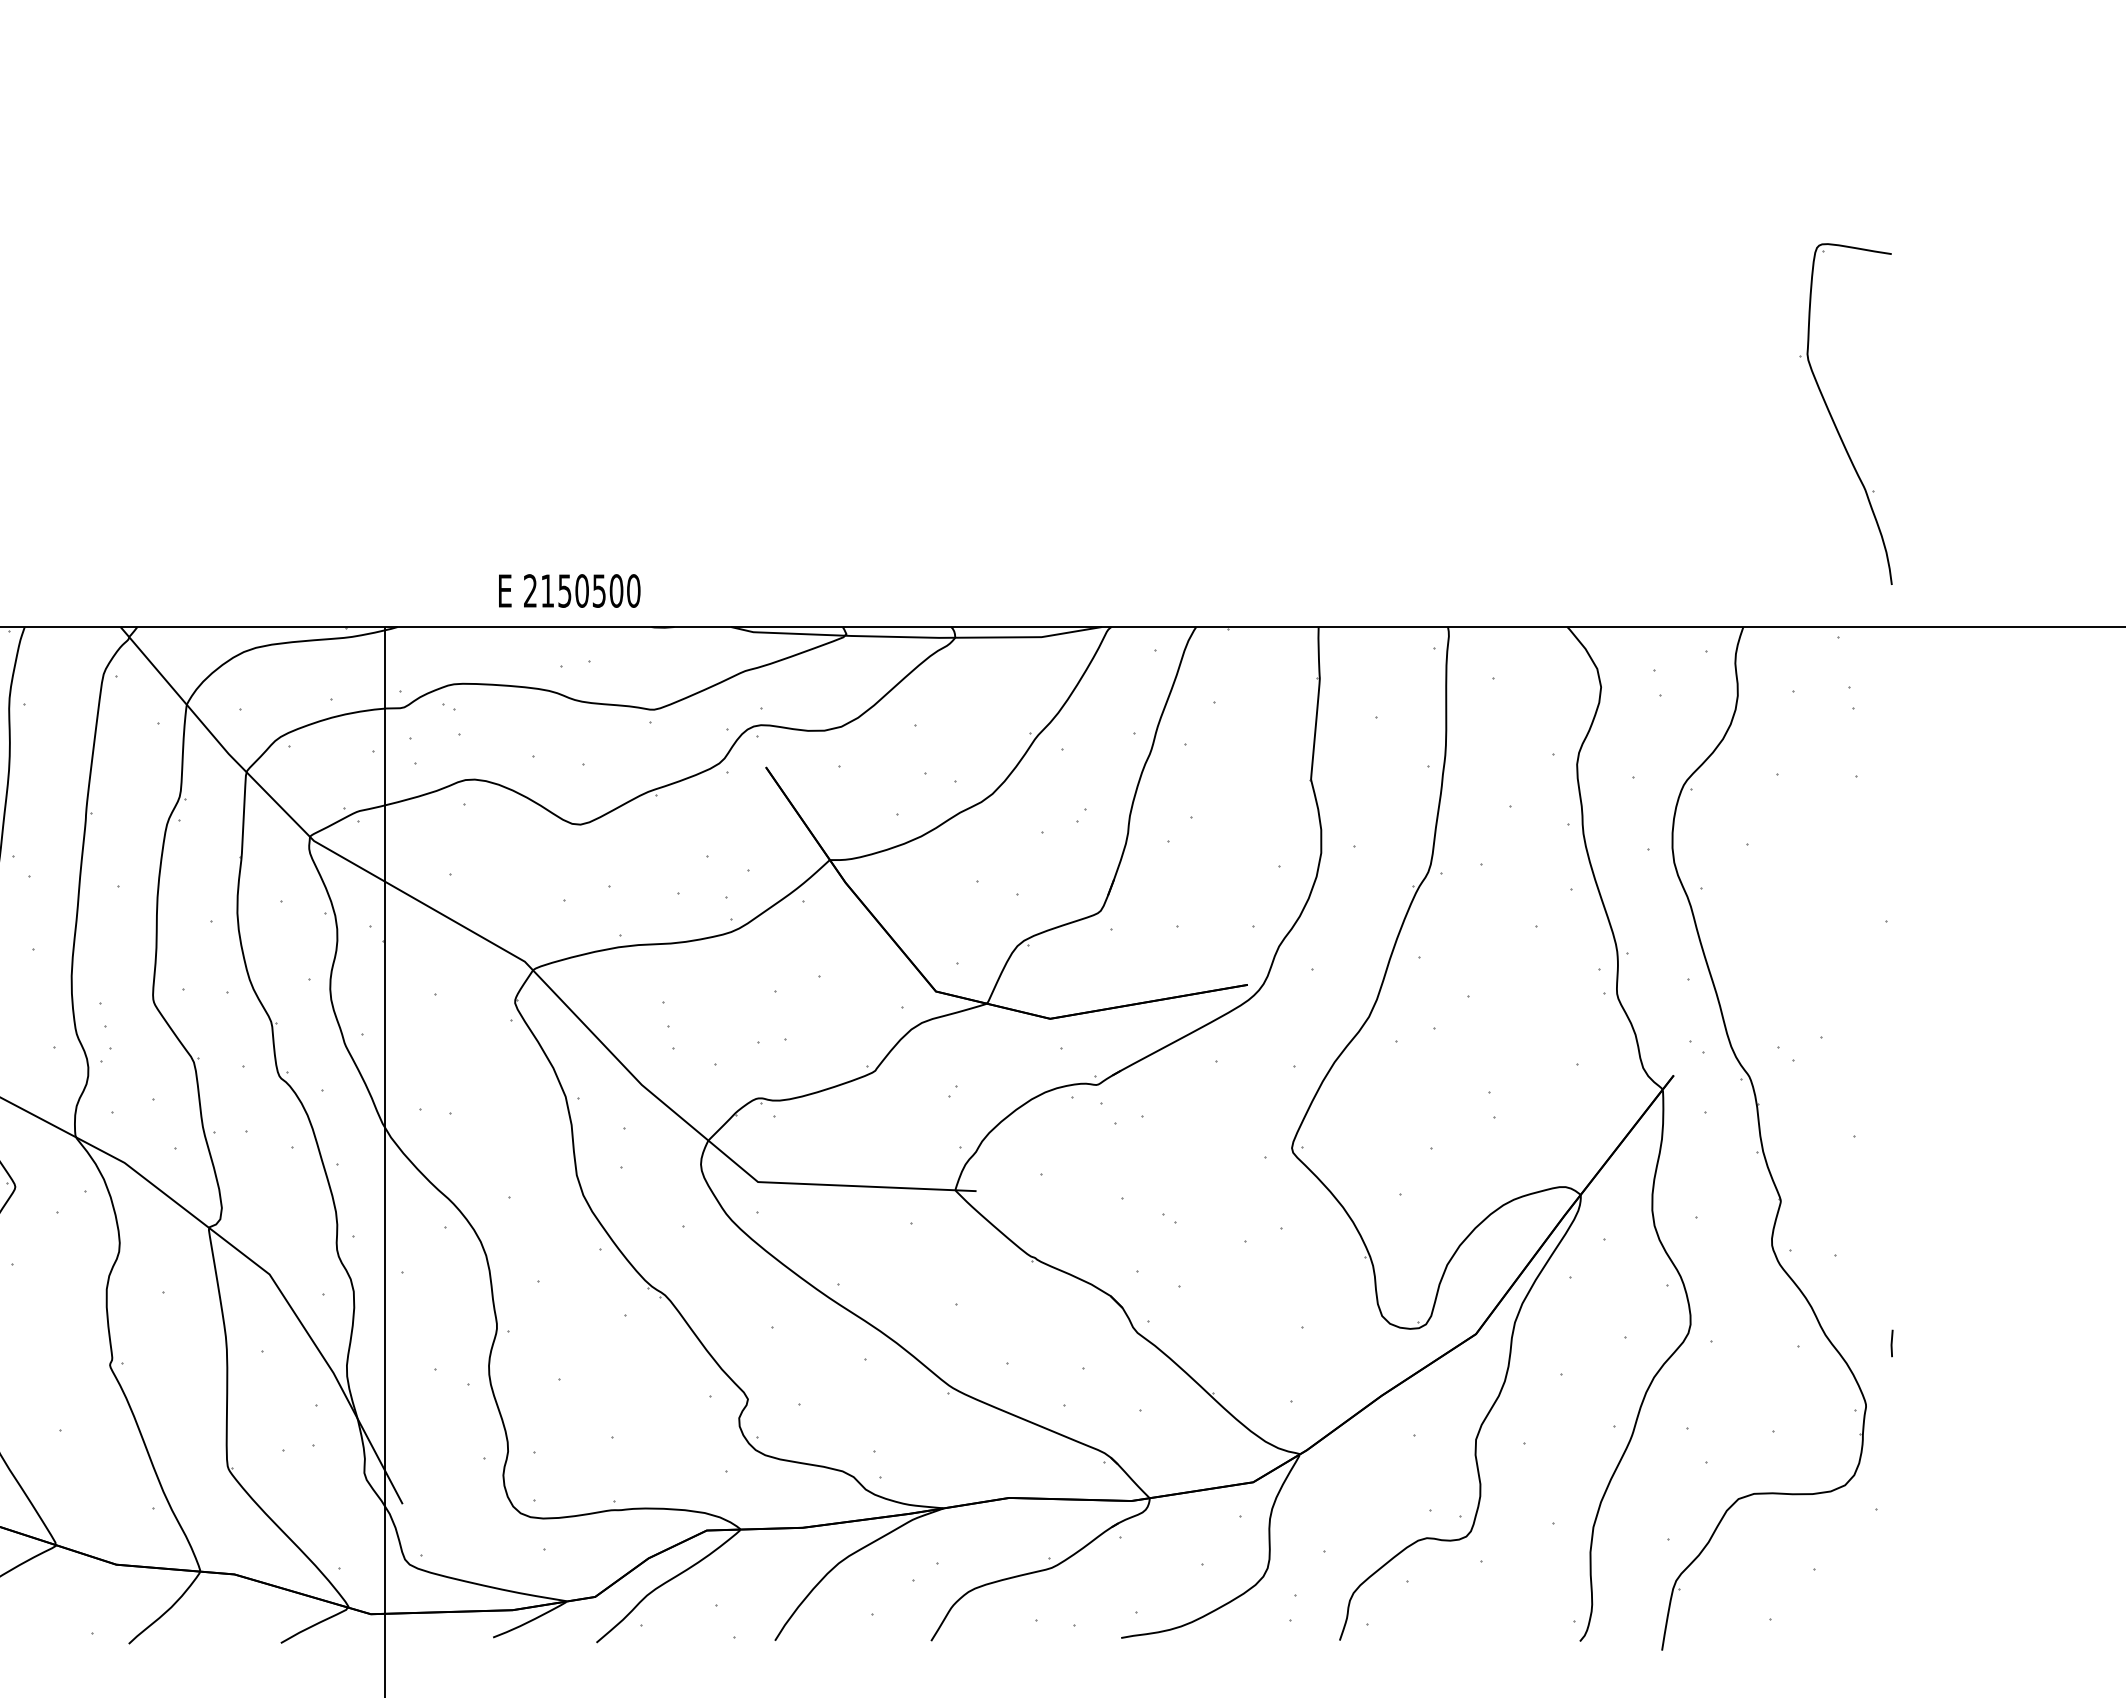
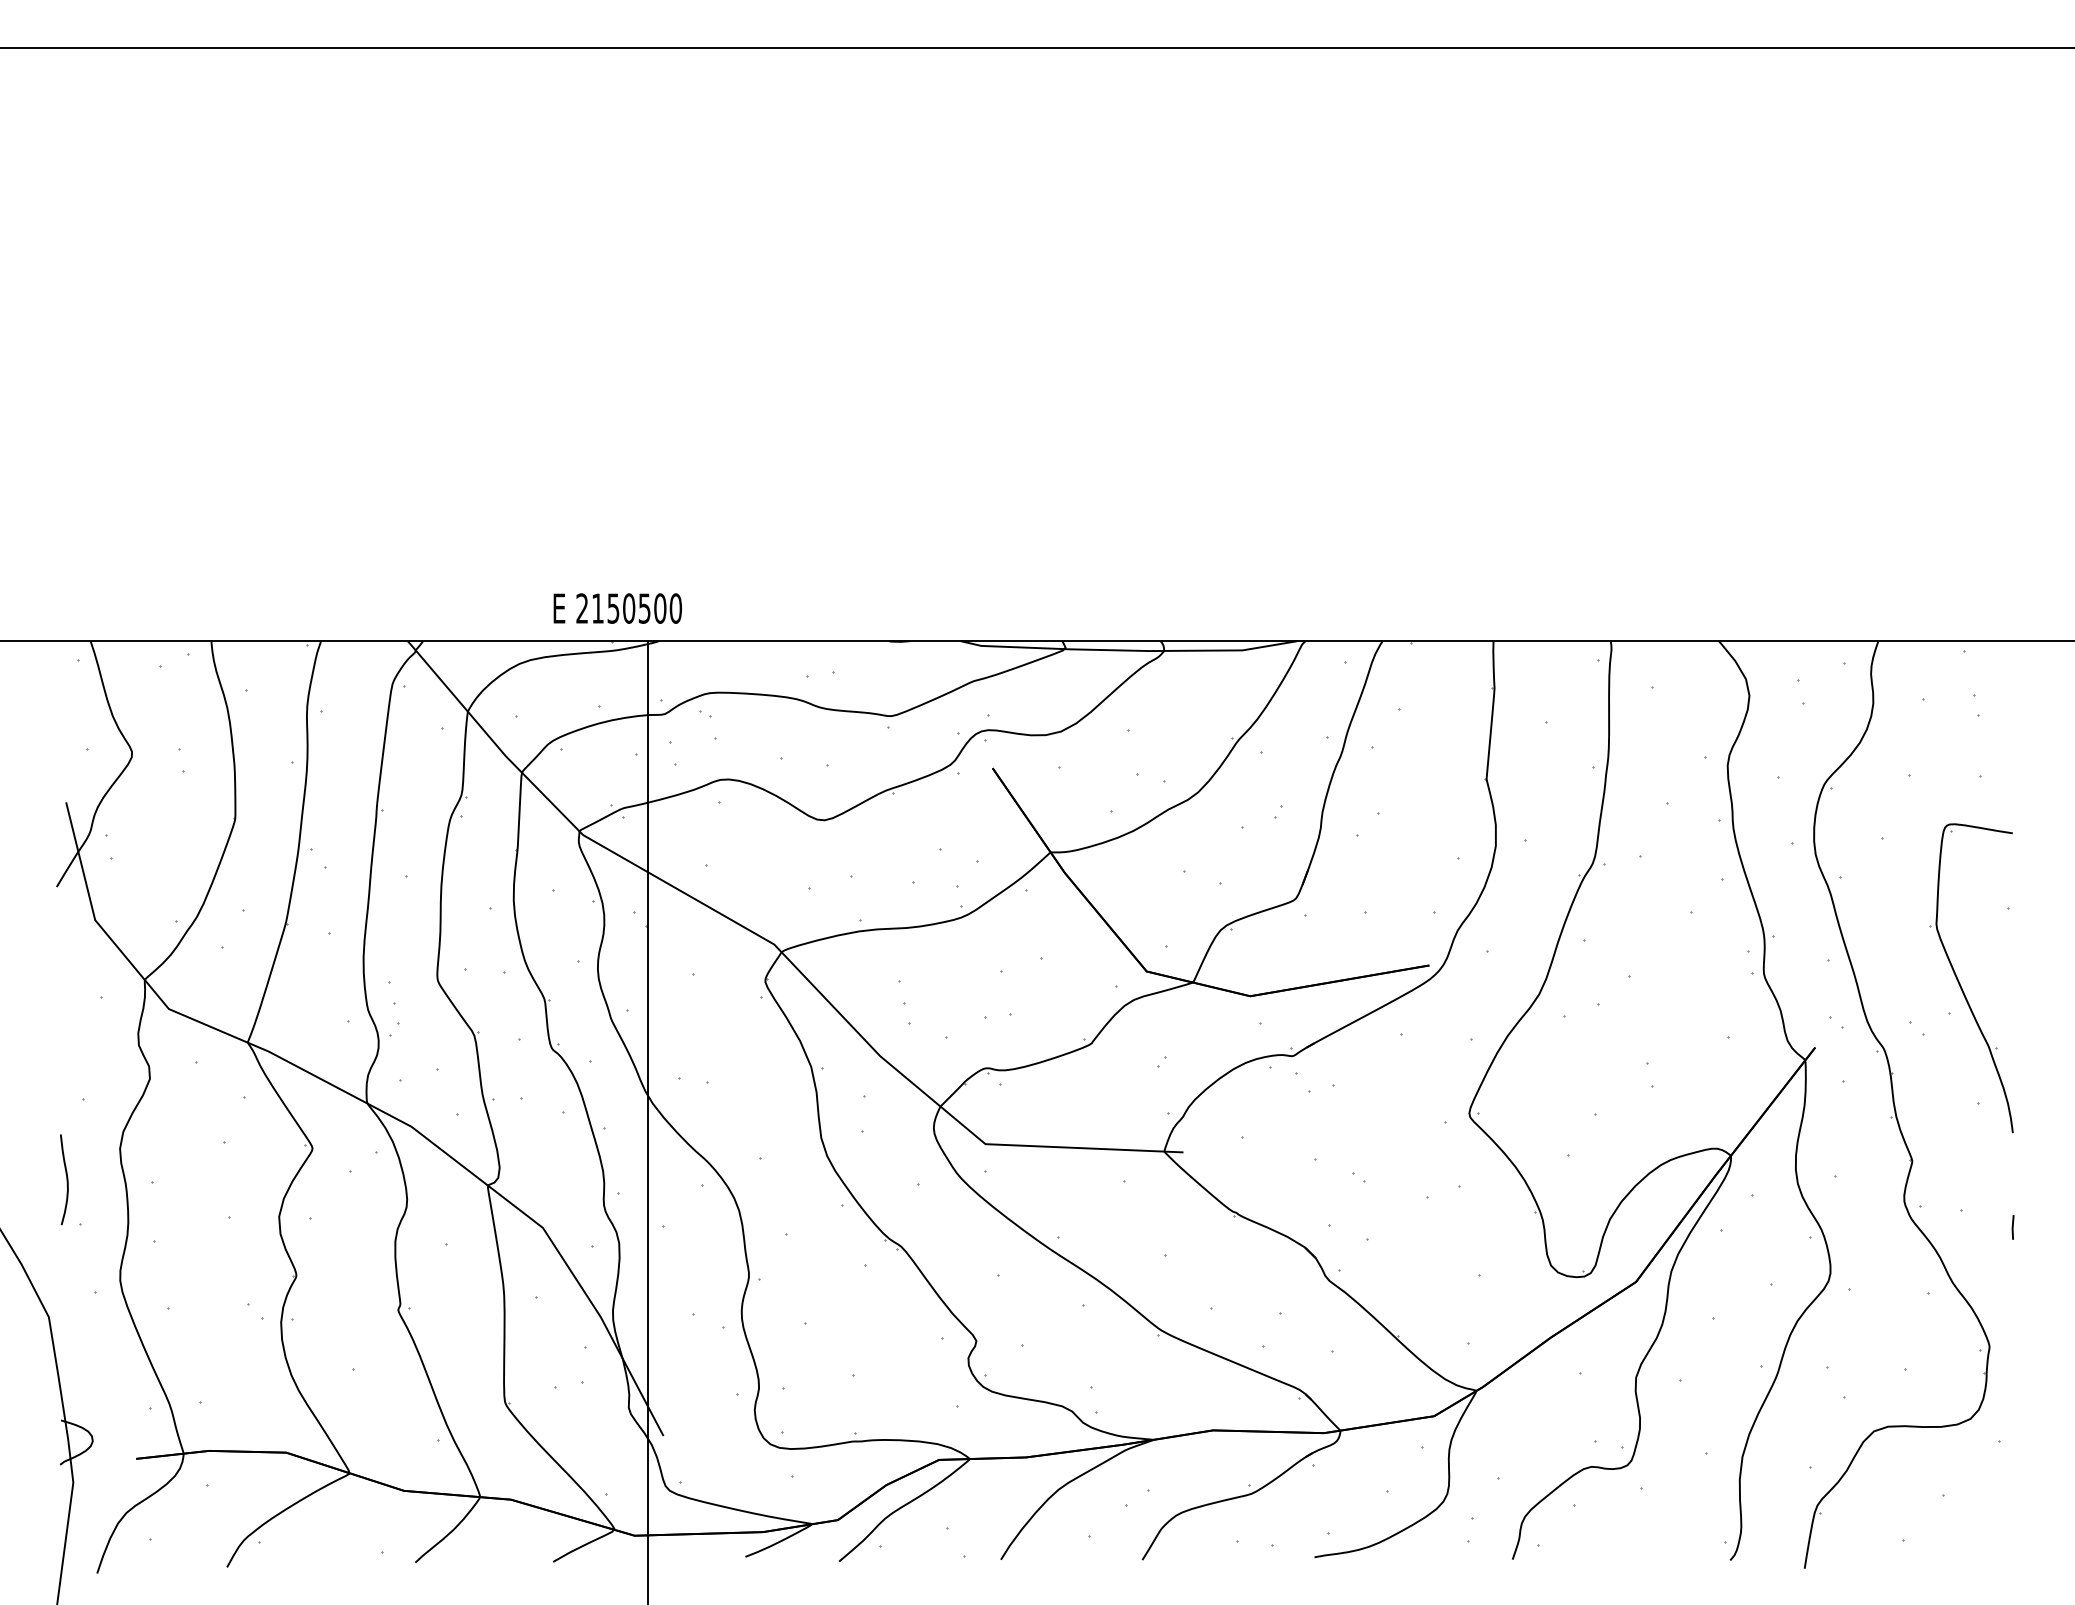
part: (1834, 419) -> (1960, 983), moved
text: (569, 590) -> (617, 608), moved
line: (1891, 1343) -> (2012, 1227), moved

